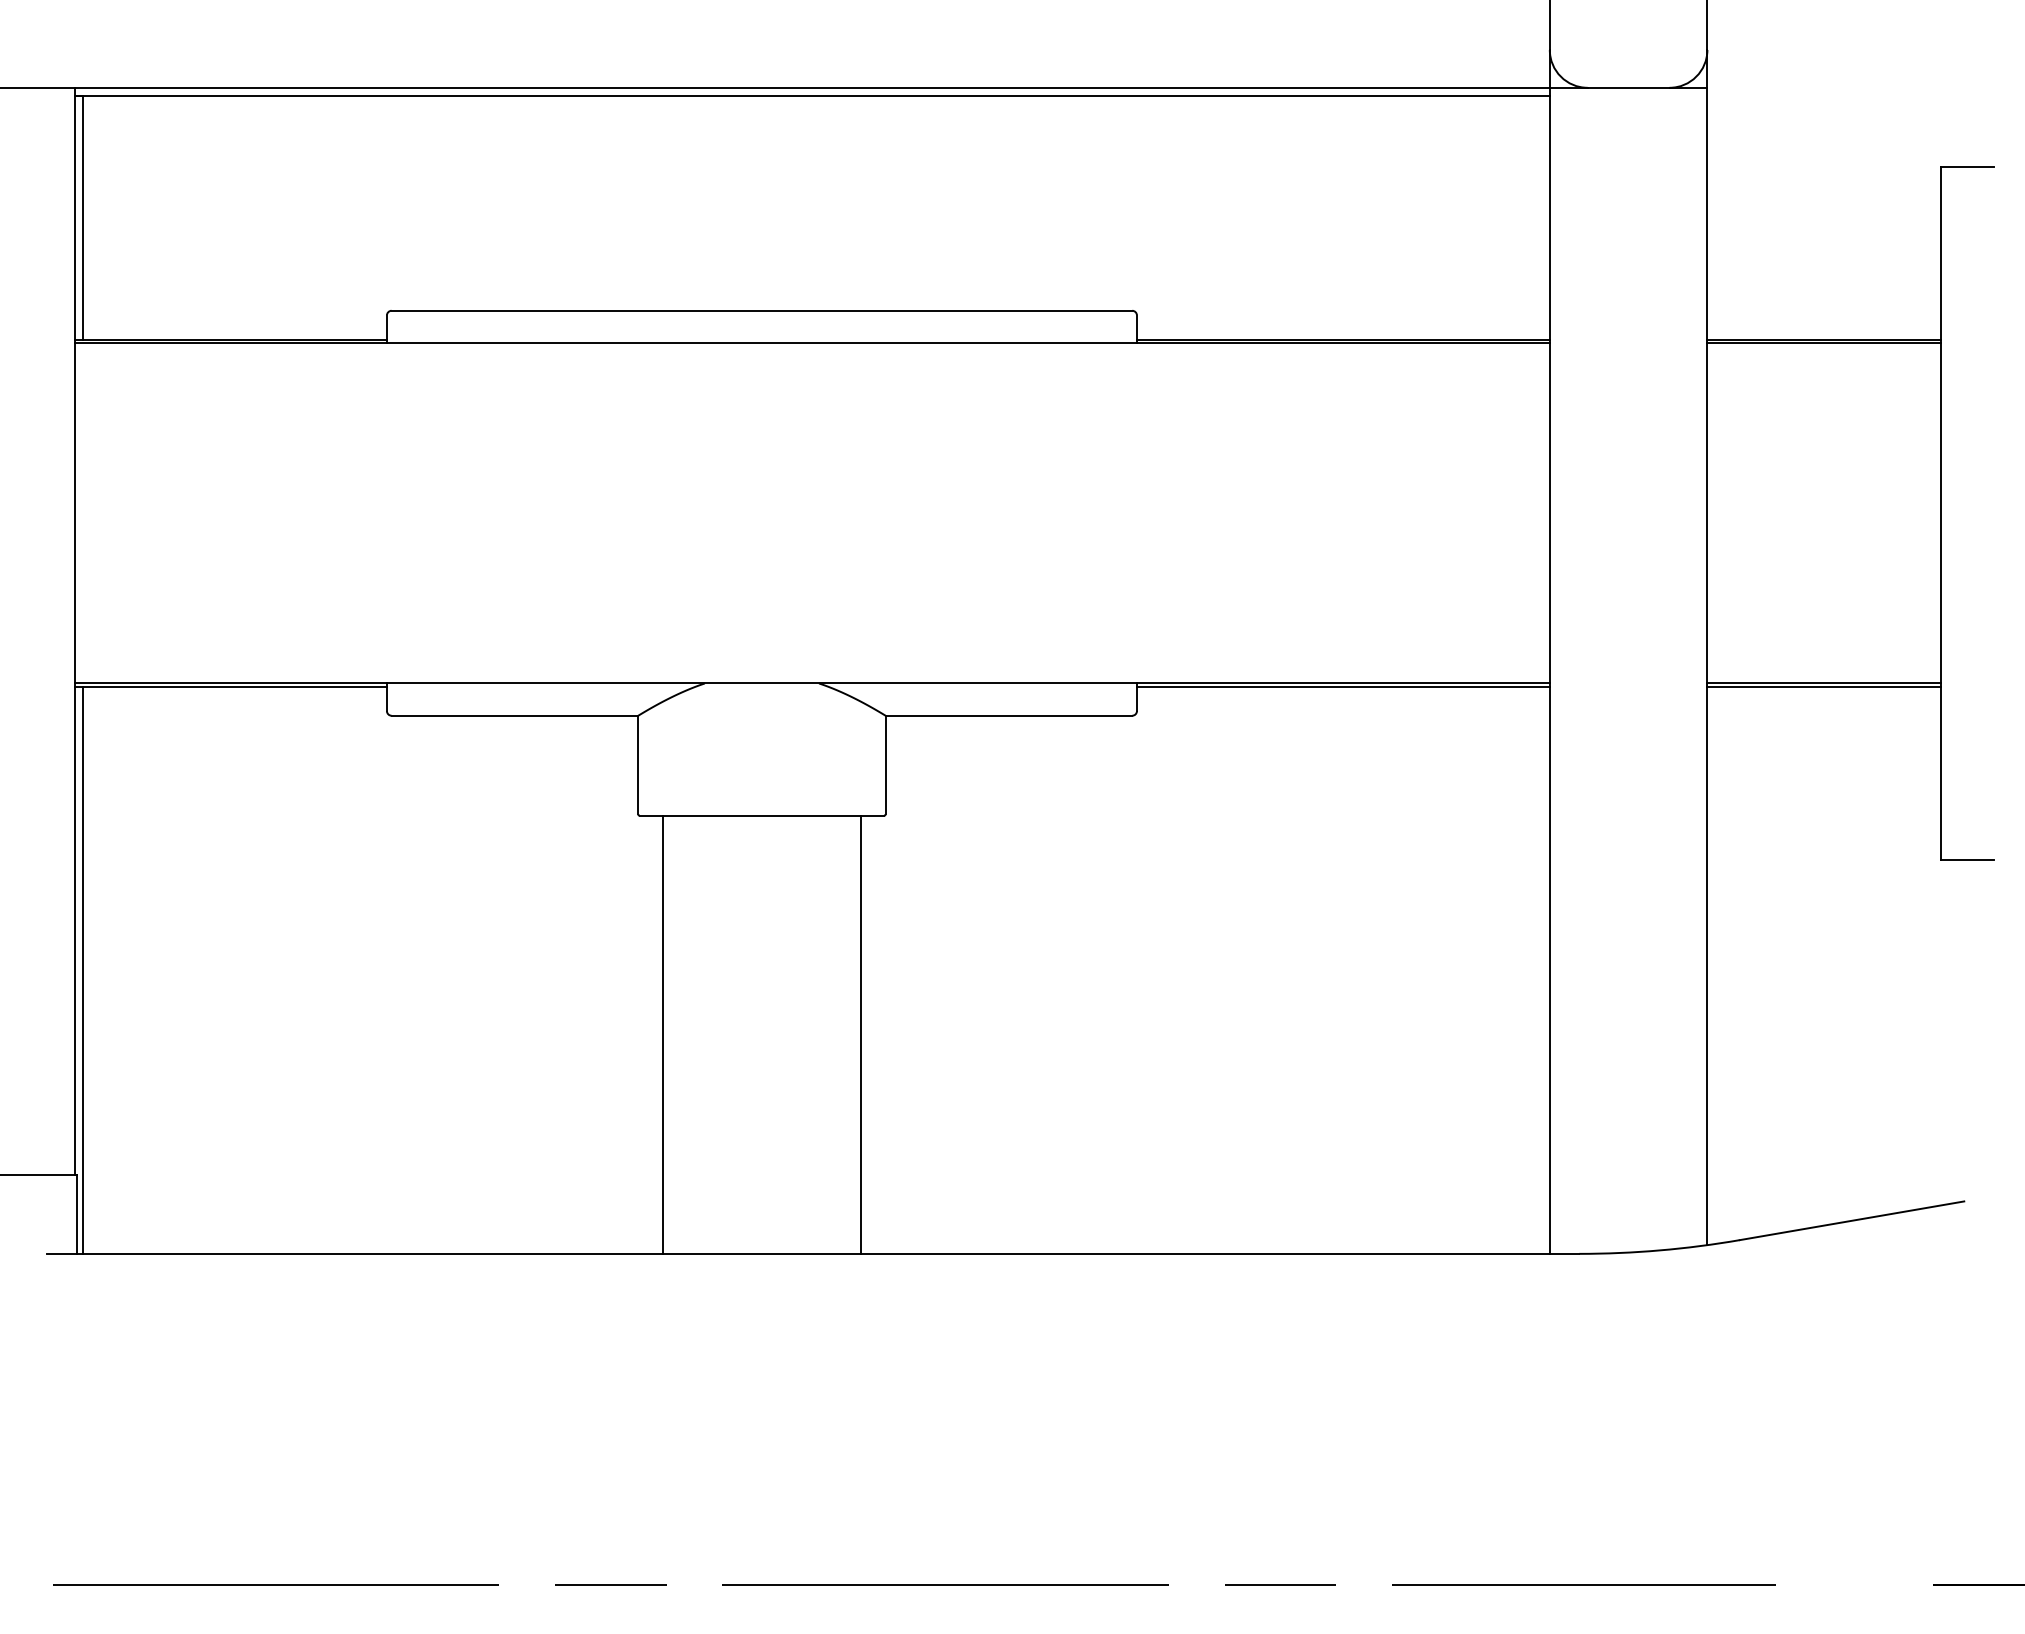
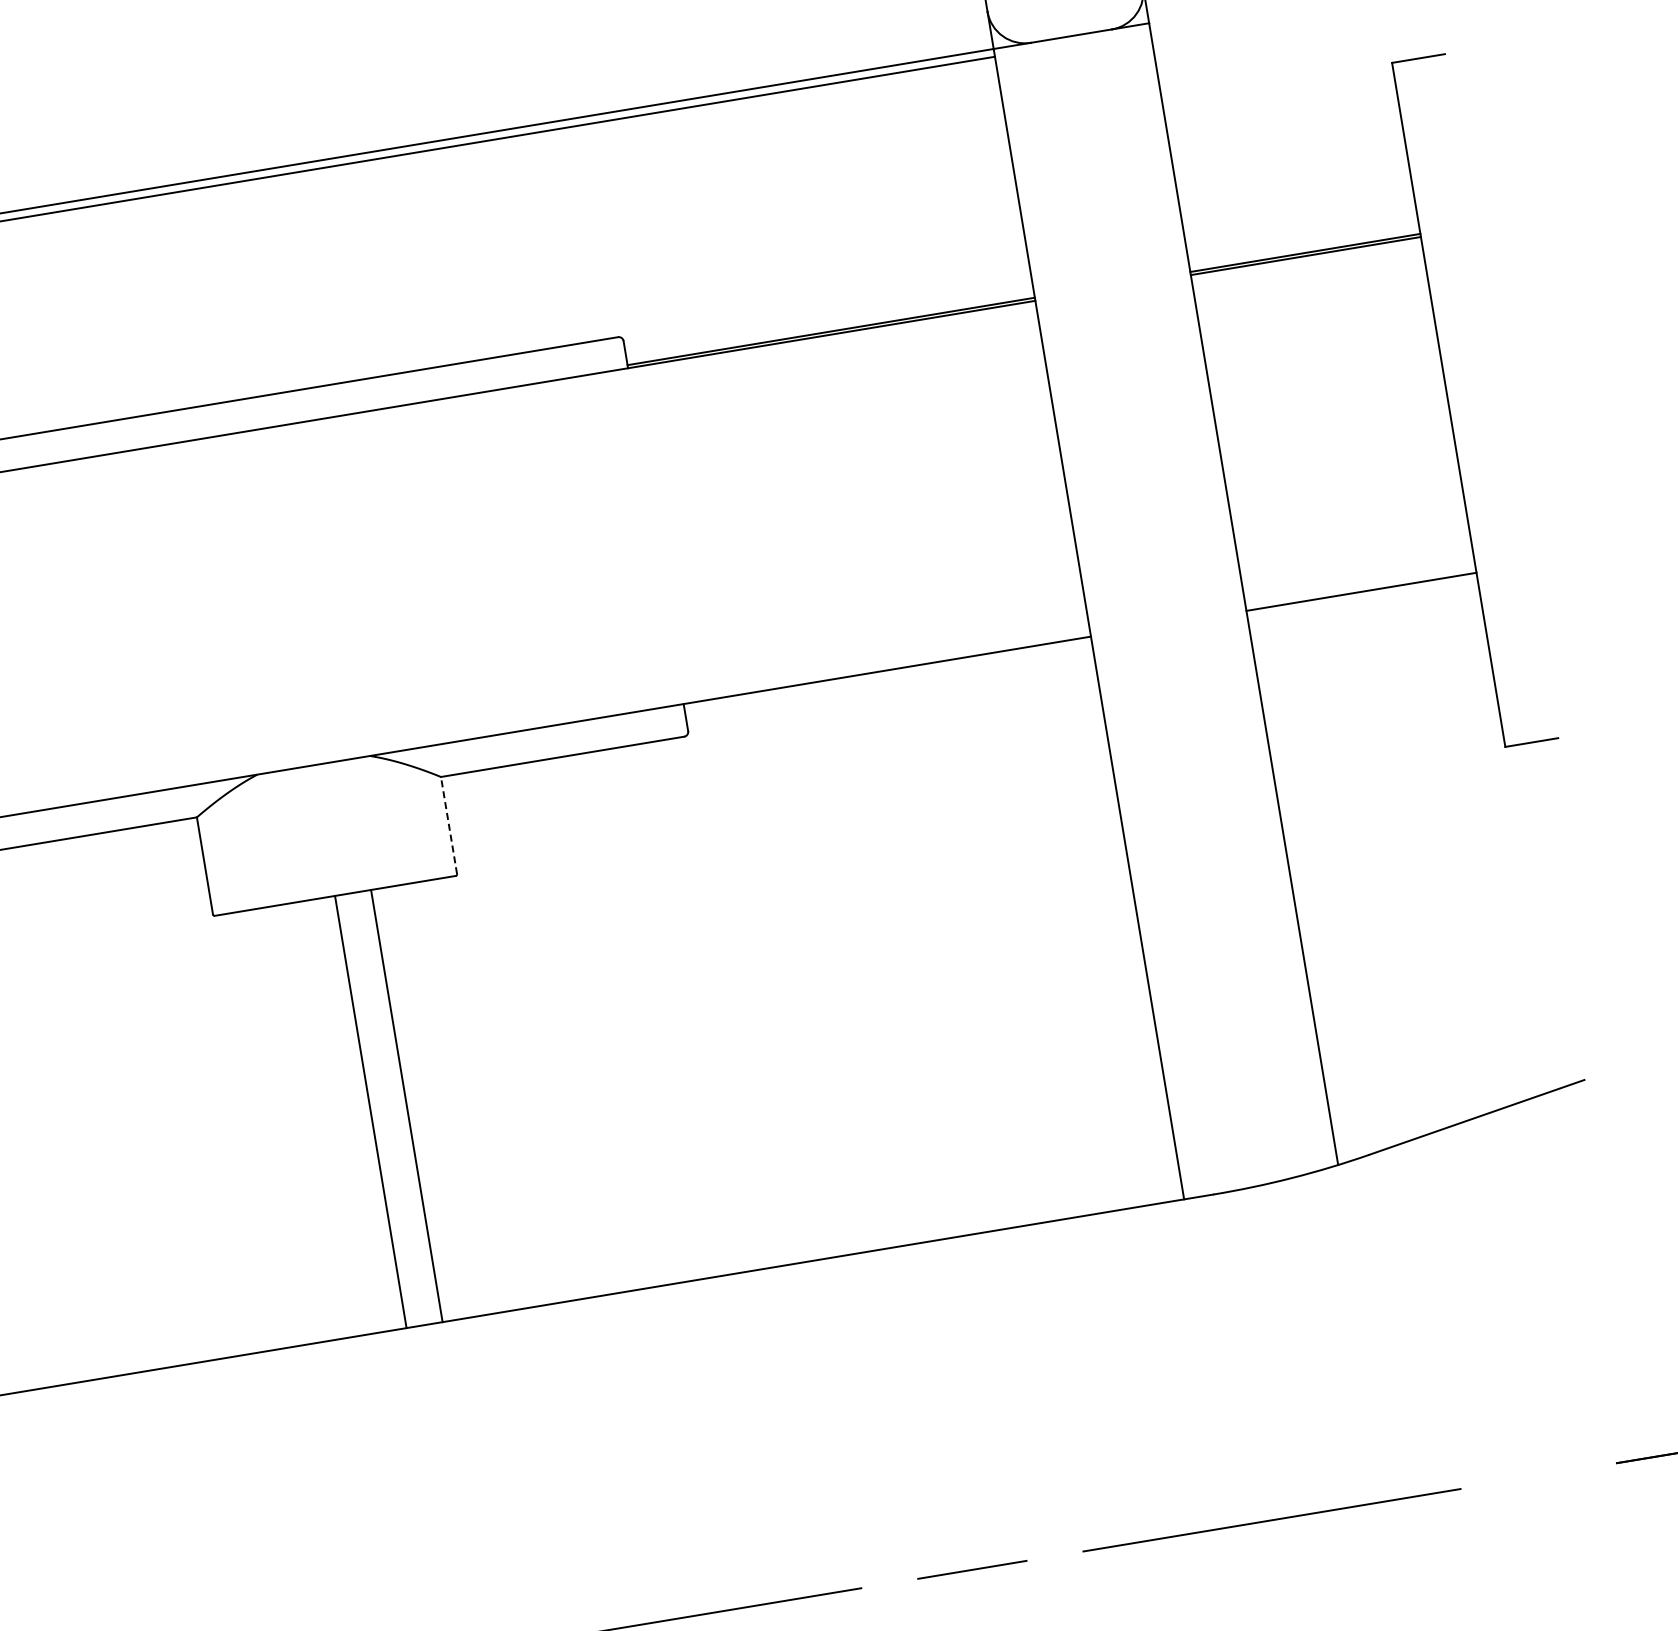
line: (1342, 686) -> (886, 673), removed
line: (1823, 686) -> (1361, 594), removed
line: (885, 764) -> (448, 825), solid -> dashed
line: (662, 1034) -> (370, 1111), moved
line: (861, 1034) -> (407, 1105), moved

